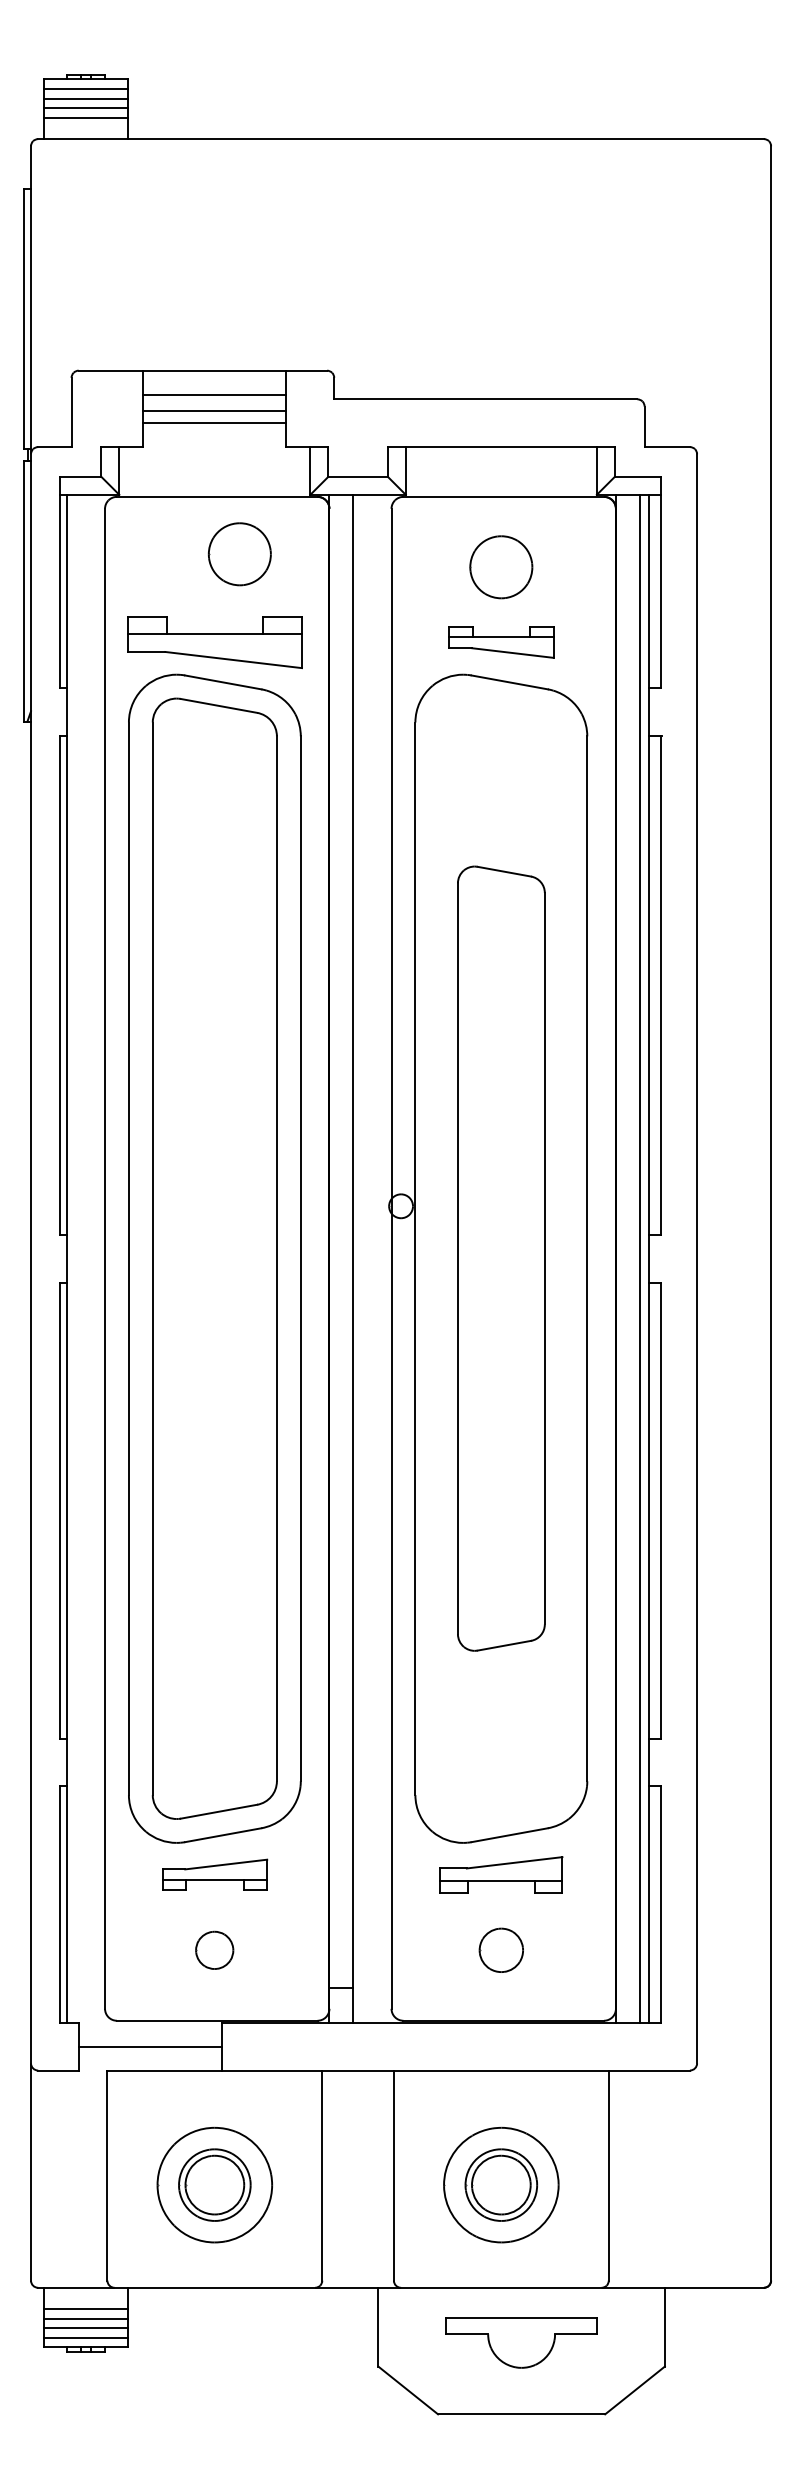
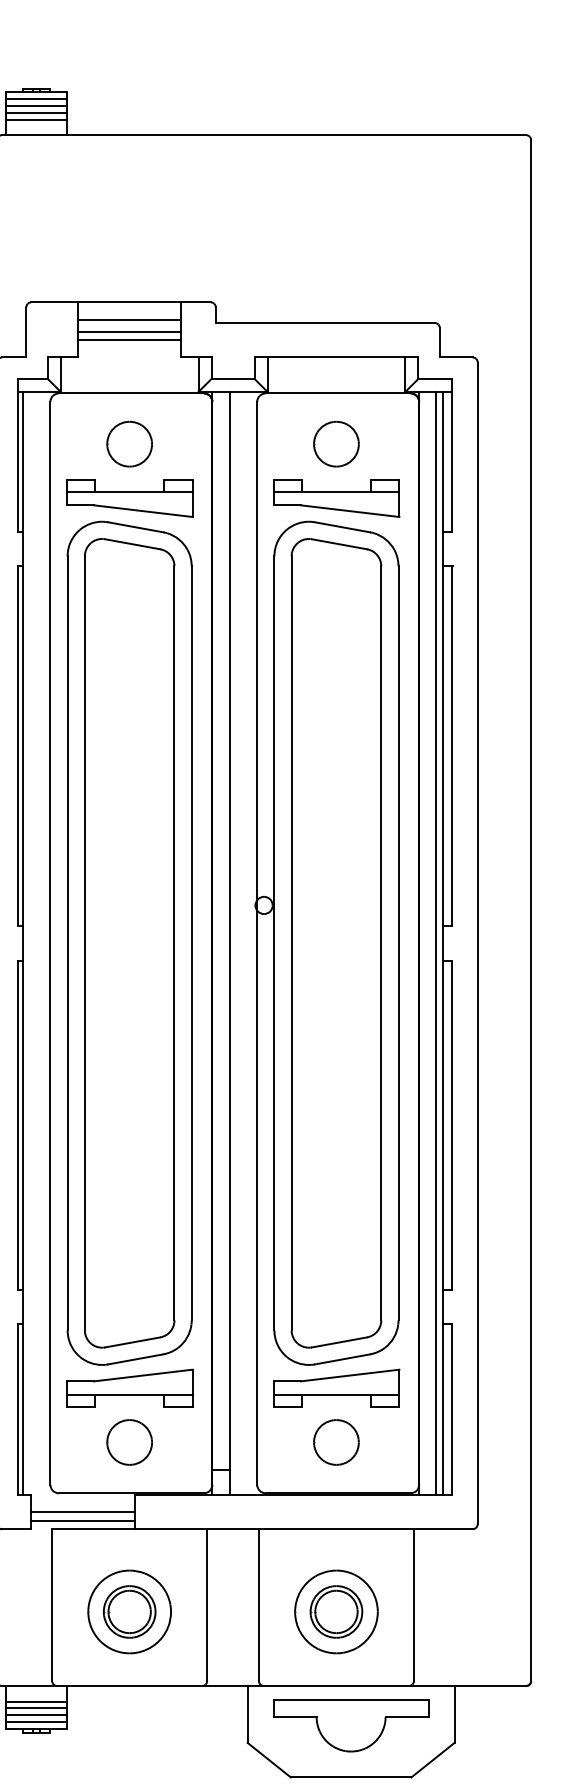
part: (239, 554) -> (129, 444), moved
part: (501, 642) -> (336, 498), size x1.67
part: (501, 1258) -> (336, 943), size x1.43
part: (214, 1874) -> (129, 1387), size x1.67
part: (501, 1874) -> (336, 1387), size x1.43
part: (214, 1950) -> (129, 1442), size x1.67
part: (501, 1950) -> (336, 1442), size x1.43
line: (150, 2058) -> (83, 1520), added
part: (521, 2342) -> (351, 1725), size x1.43

